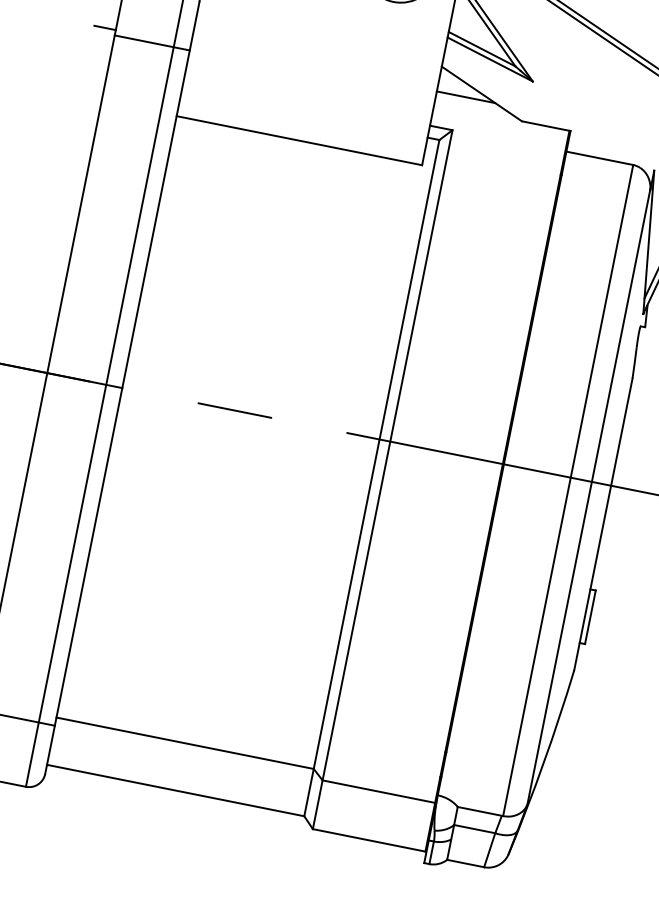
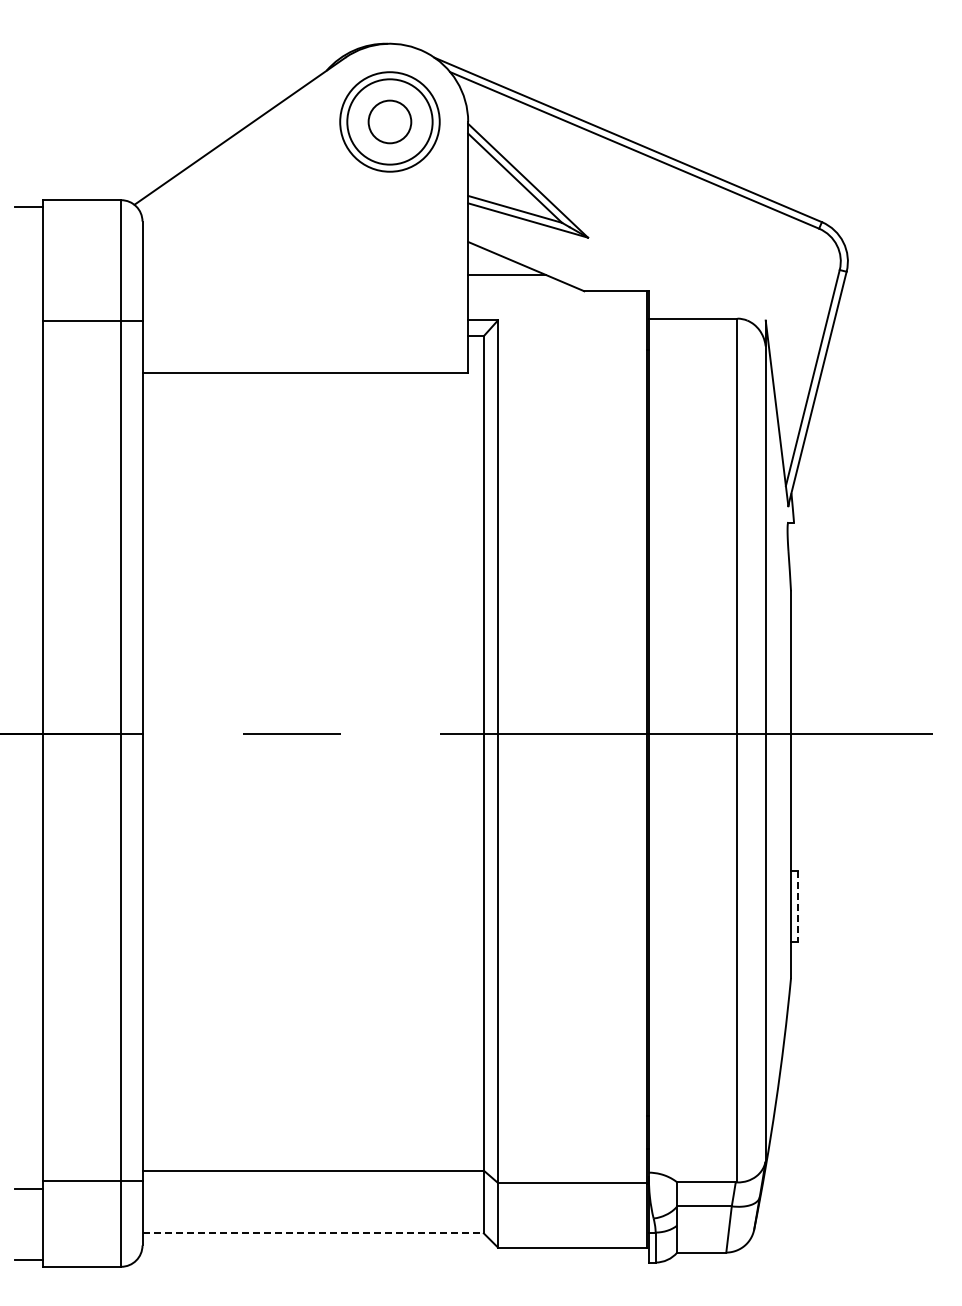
line: (104, 27) -> (28, 278), removed
line: (152, 42) -> (92, 320), moved
line: (590, 617) -> (798, 906), solid -> dashed
line: (175, 790) -> (313, 1233), solid -> dashed

